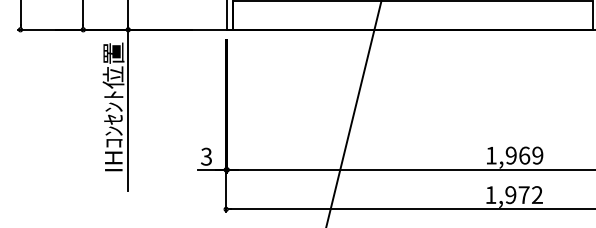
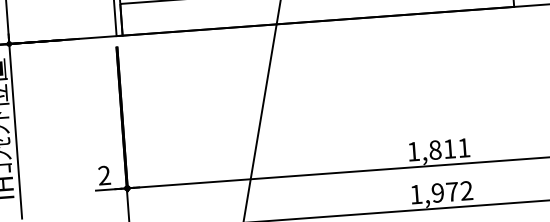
text: (524, 155) -> (449, 148), 1,969 -> 1,811
text: (206, 156) -> (104, 175), 3 -> 2

